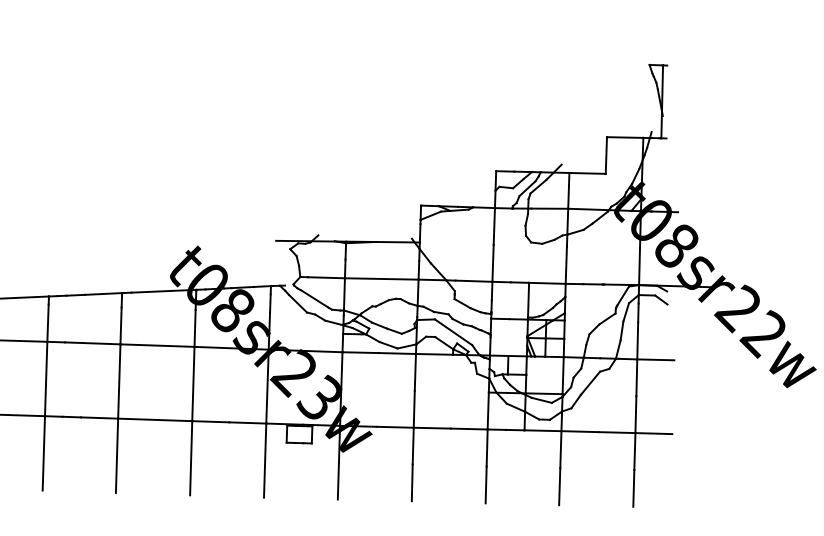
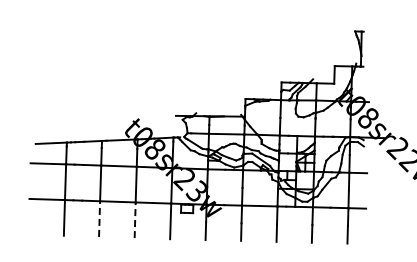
line: (116, 456) -> (99, 219), solid -> dashed
line: (191, 458) -> (135, 220), solid -> dashed

